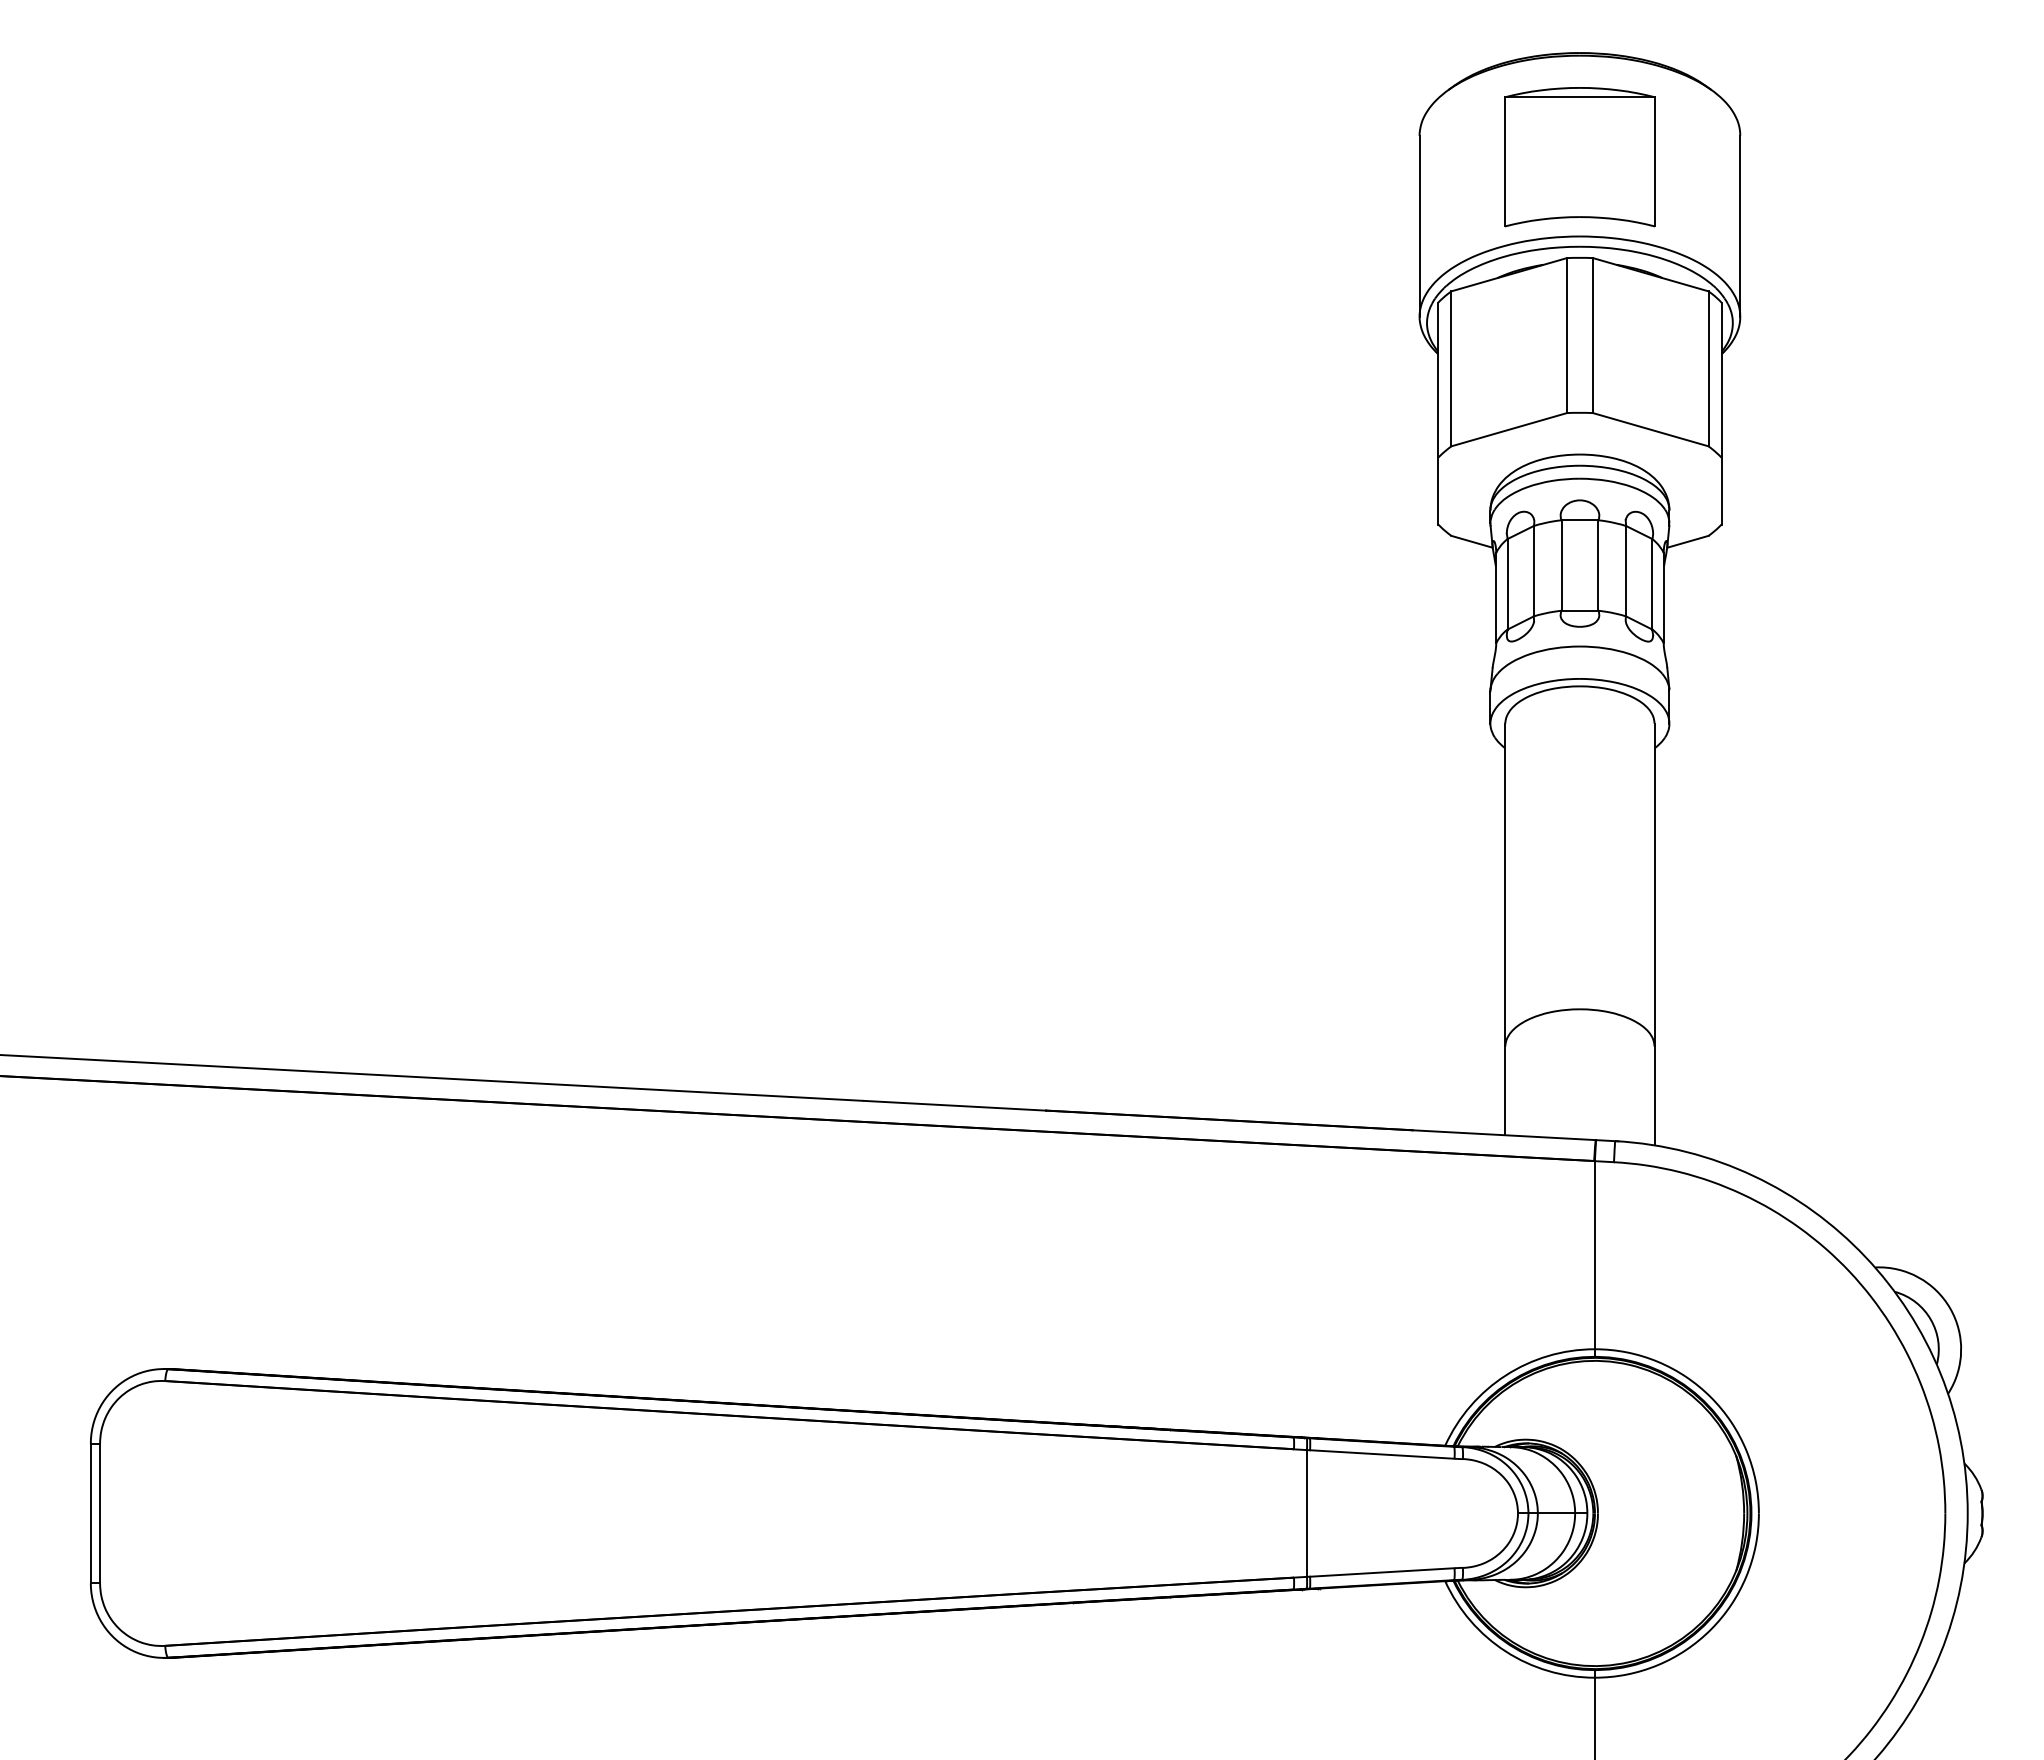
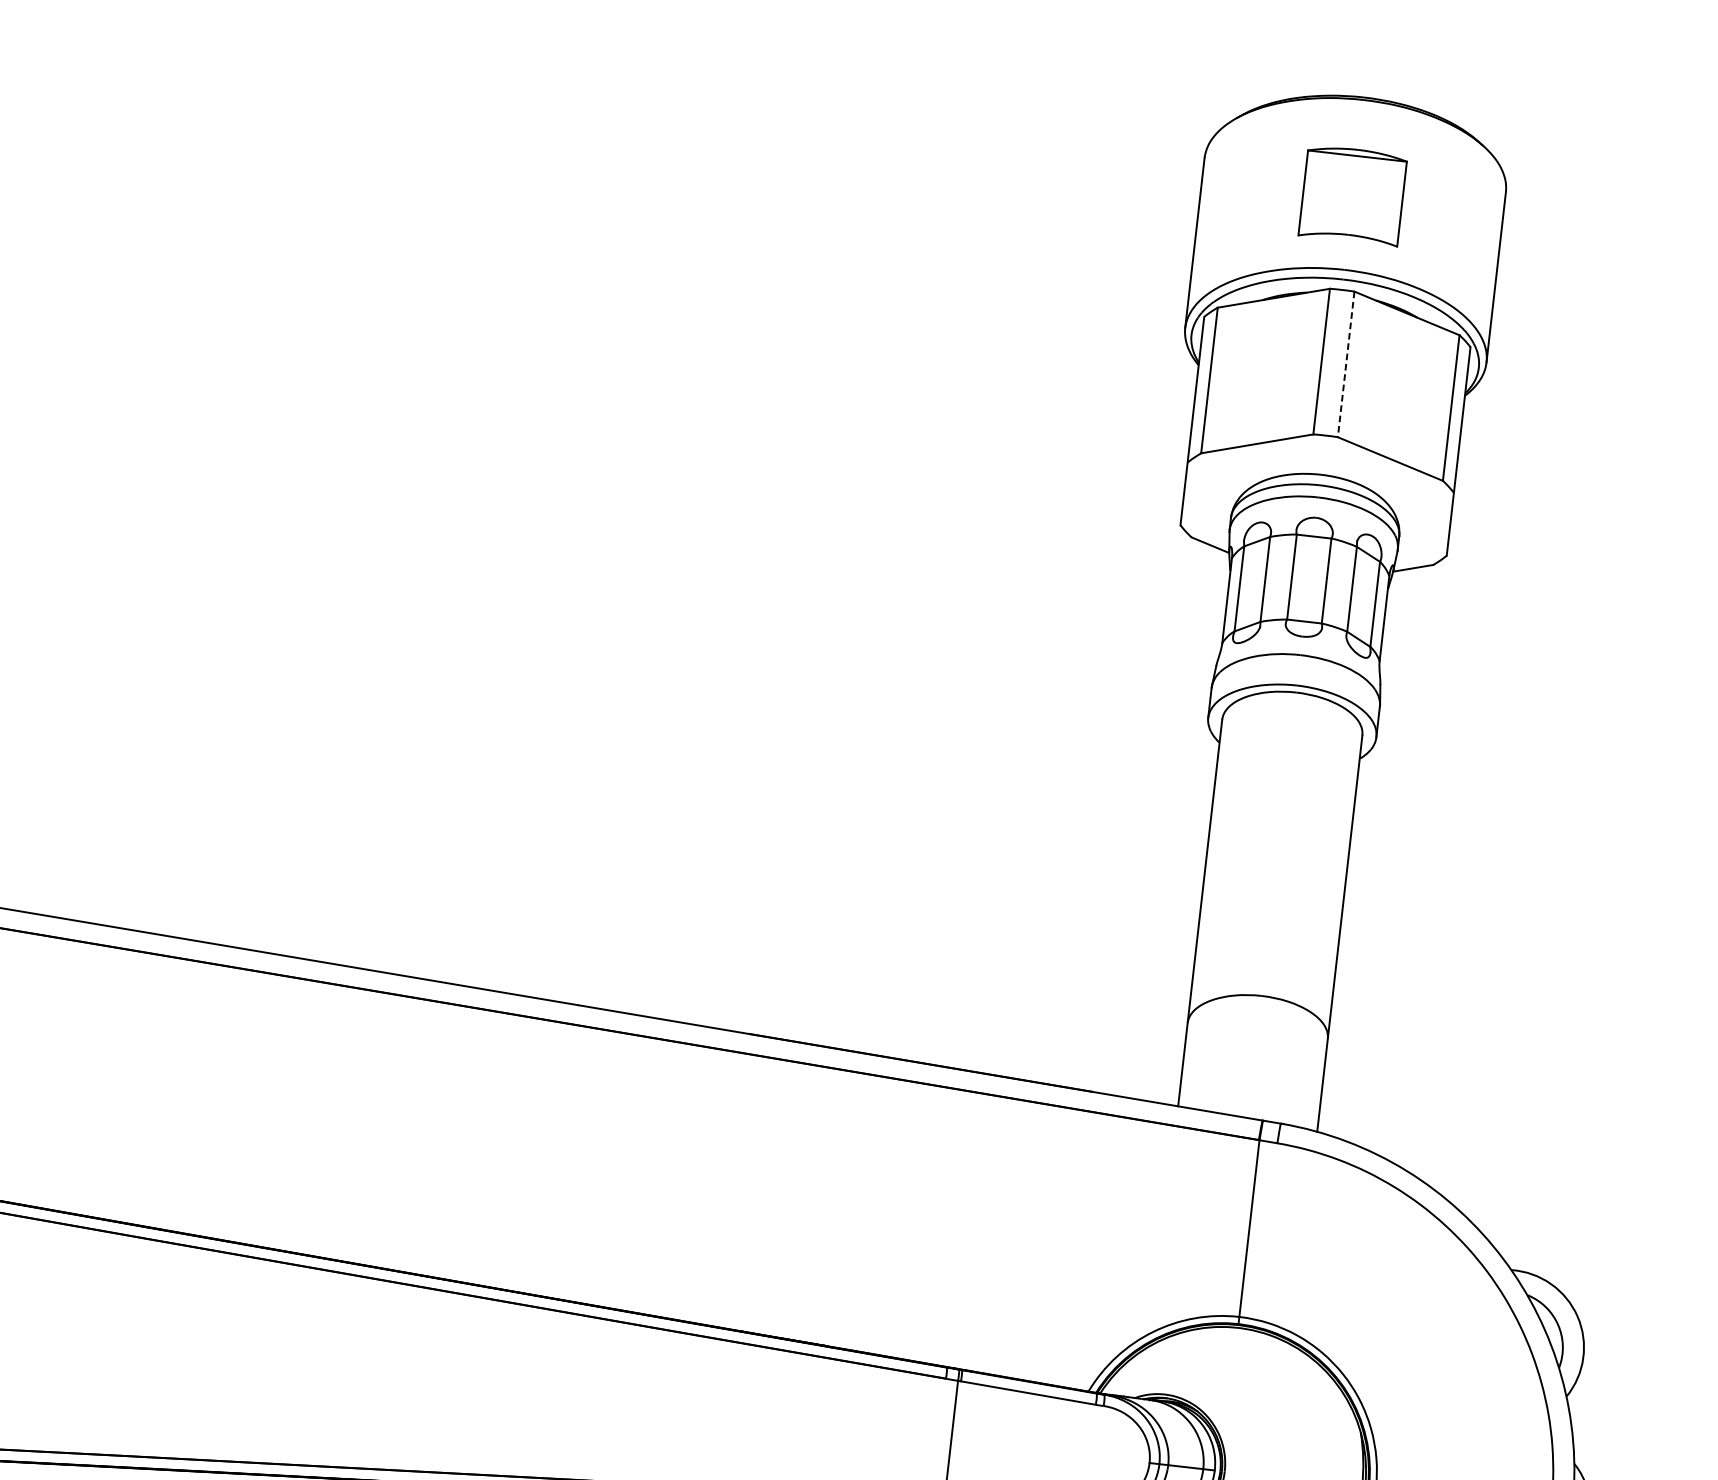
part: (1579, 157) -> (1352, 195), size x0.7
line: (1593, 336) -> (1346, 365), solid -> dashed

